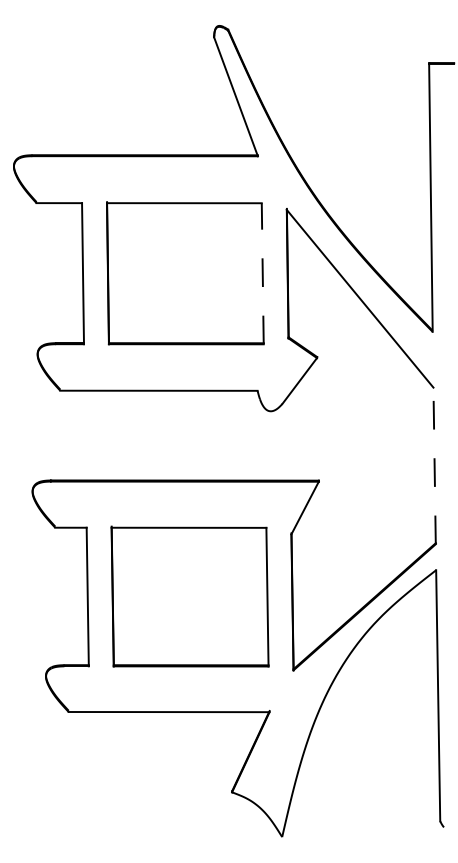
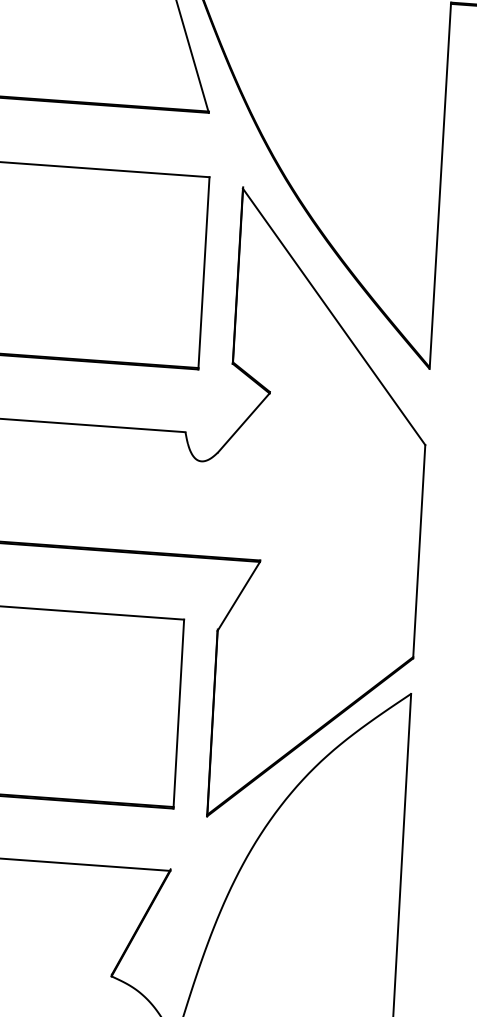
line: (262, 273) -> (203, 272), dashed -> solid
line: (434, 465) -> (419, 551), dashed -> solid

